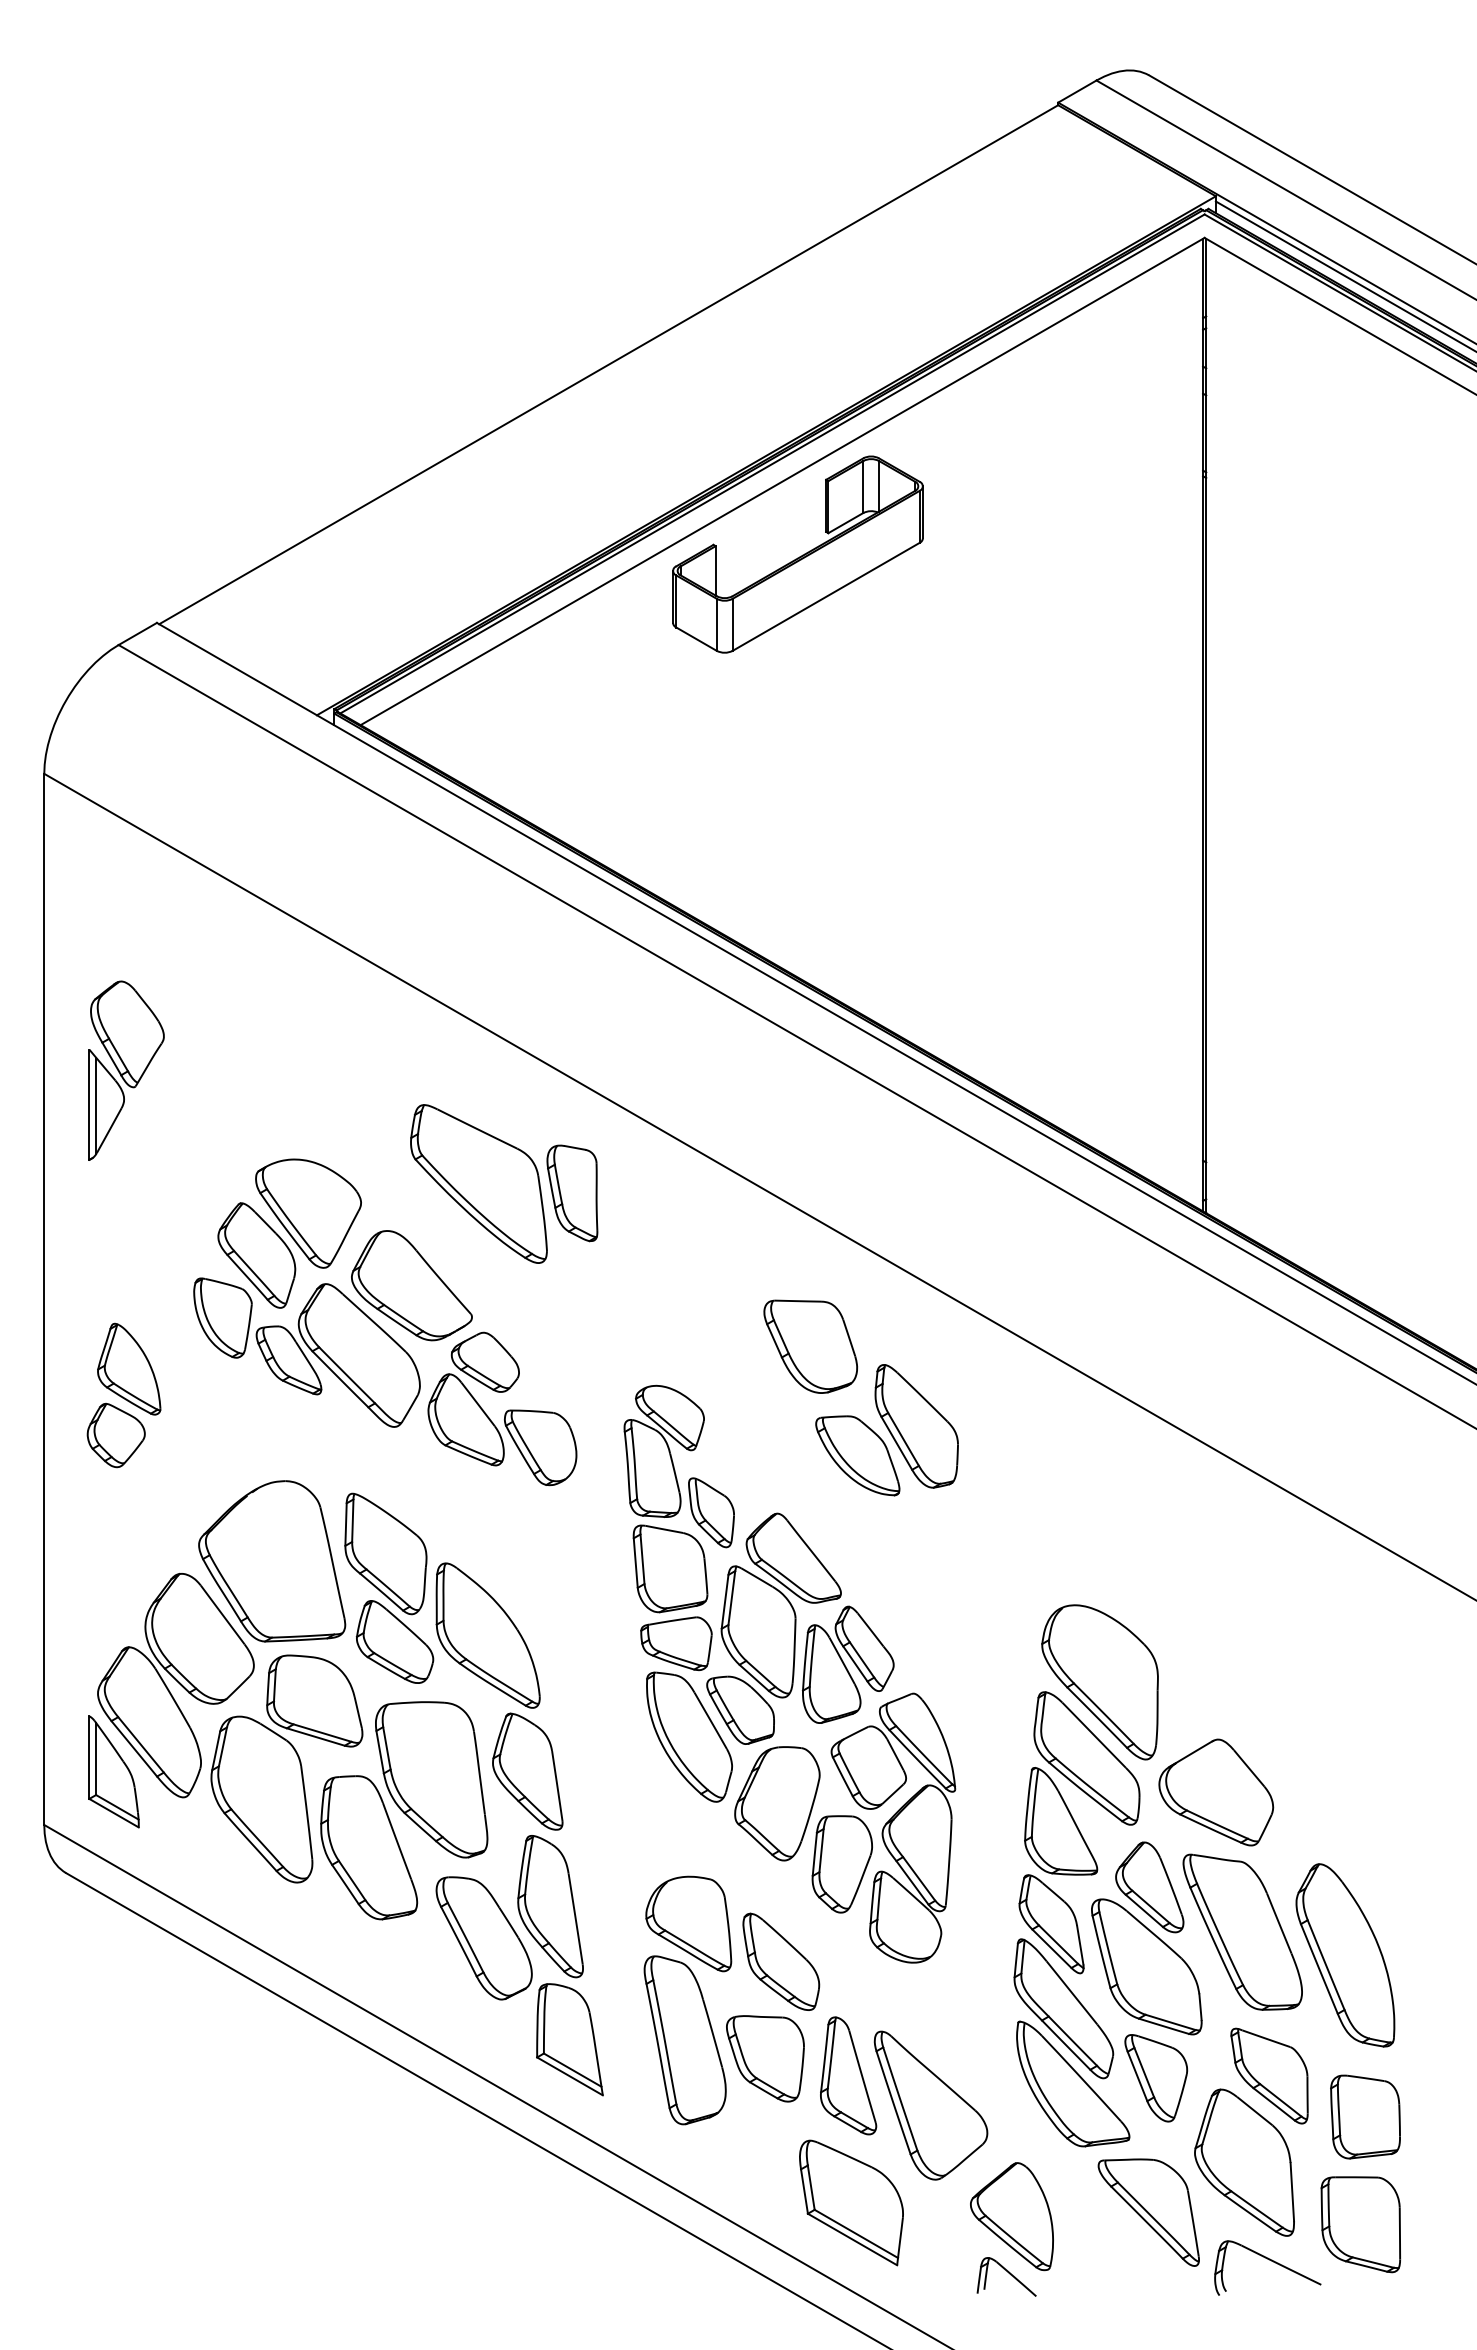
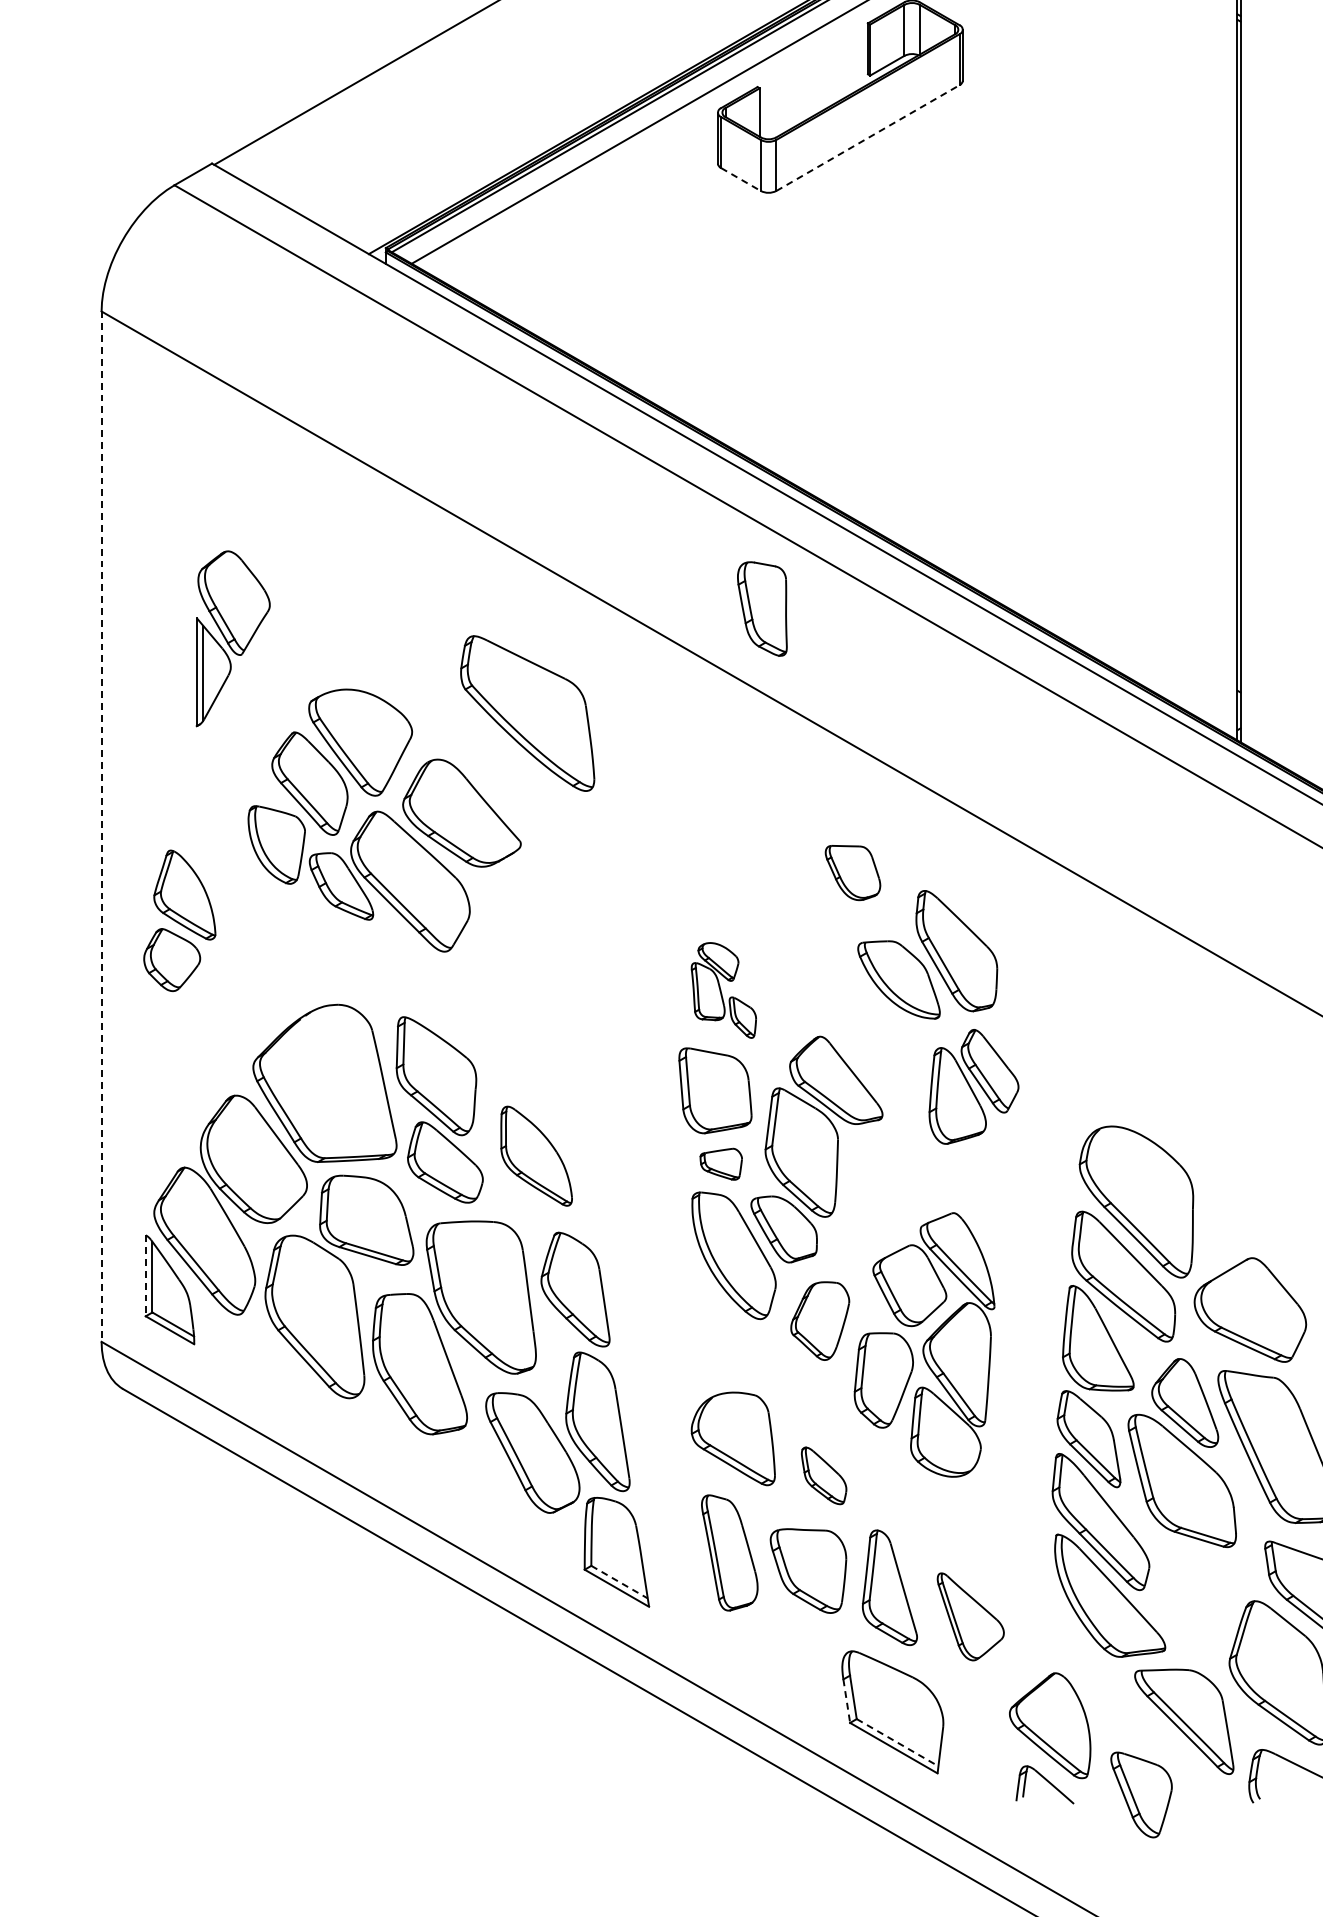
line: (826, 596) -> (868, 137), solid -> dashed
line: (697, 639) -> (741, 179), solid -> dashed
part: (126, 1070) -> (233, 638), moved
part: (572, 1193) -> (762, 609), moved
line: (44, 1299) -> (101, 826), solid -> dashed
part: (810, 1346) -> (852, 872), size x0.6
part: (502, 1408) -> (550, 933), removed
part: (678, 1466) -> (723, 990), size x0.6
part: (487, 1635) -> (536, 1156), size x0.7
part: (676, 1643) -> (721, 1163), size x0.6
part: (848, 1664) -> (974, 1086), moved
line: (89, 1758) -> (145, 1276), solid -> dashed
part: (777, 1803) -> (820, 1320), size x0.7
part: (781, 1961) -> (824, 1475), size x0.6
part: (684, 2040) -> (729, 1553), size x0.7
line: (573, 2070) -> (620, 1582), solid -> dashed
part: (1156, 2078) -> (1141, 1795), moved
part: (930, 2105) -> (970, 1616), size x0.6
line: (804, 2192) -> (846, 1702), solid -> dashed
line: (856, 2234) -> (897, 1743), solid -> dashed

